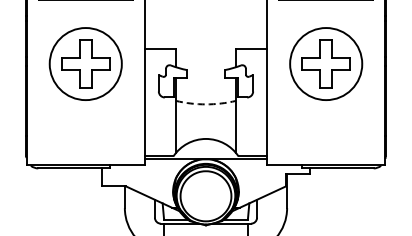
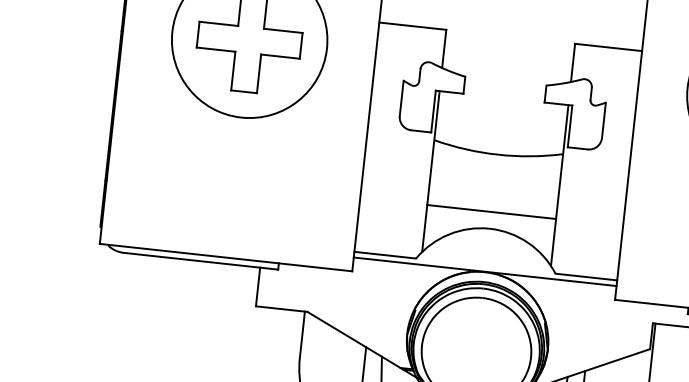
arc: (206, 104) -> (498, 155), dashed -> solid
line: (205, 131) -> (490, 212), added

